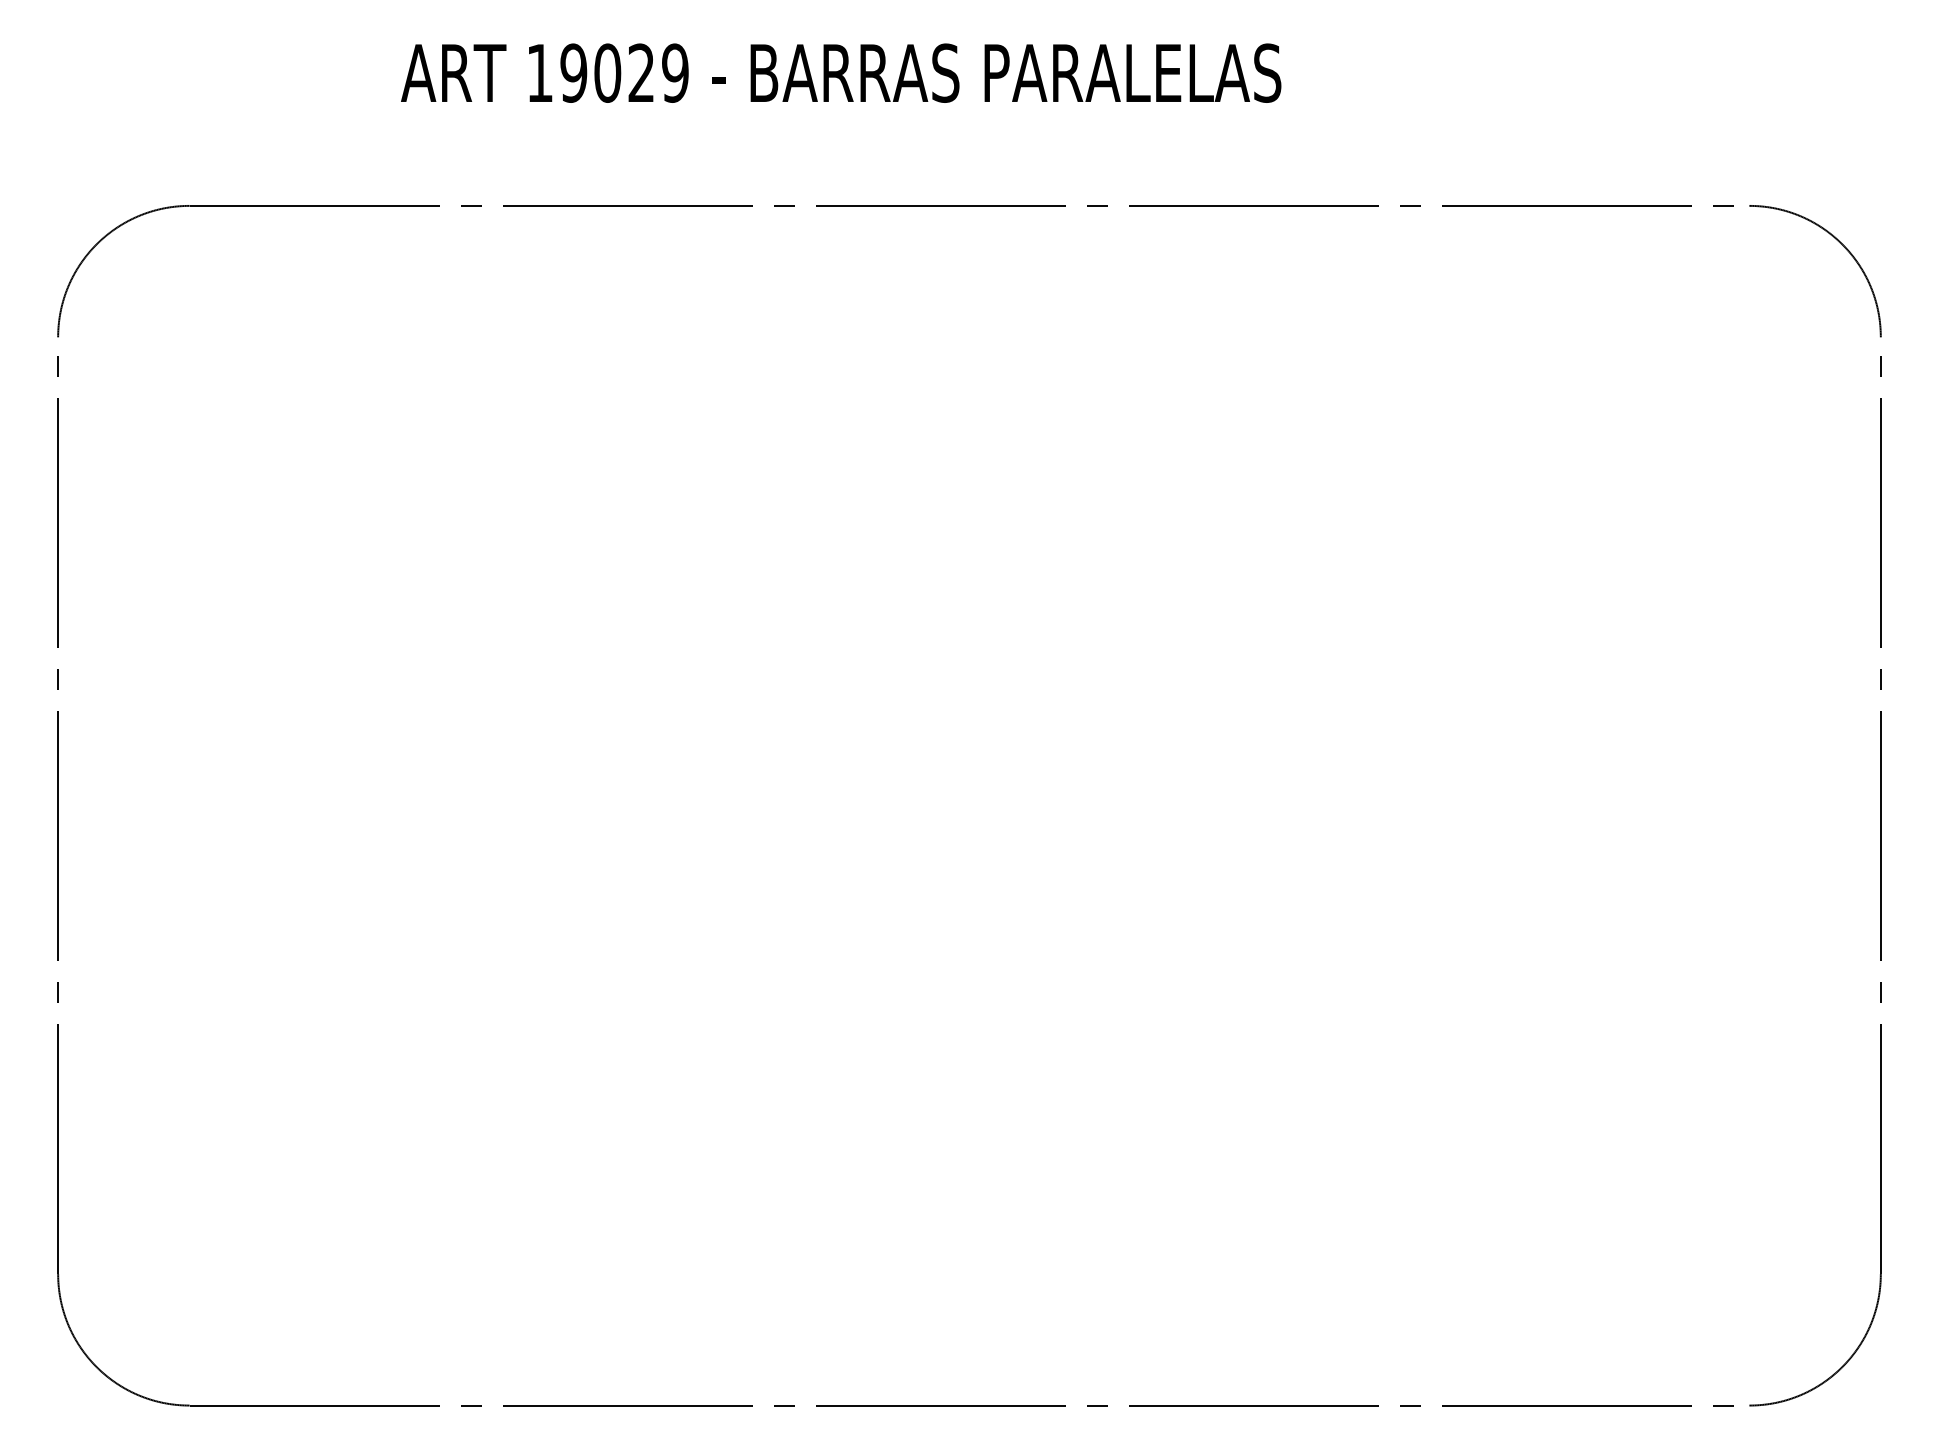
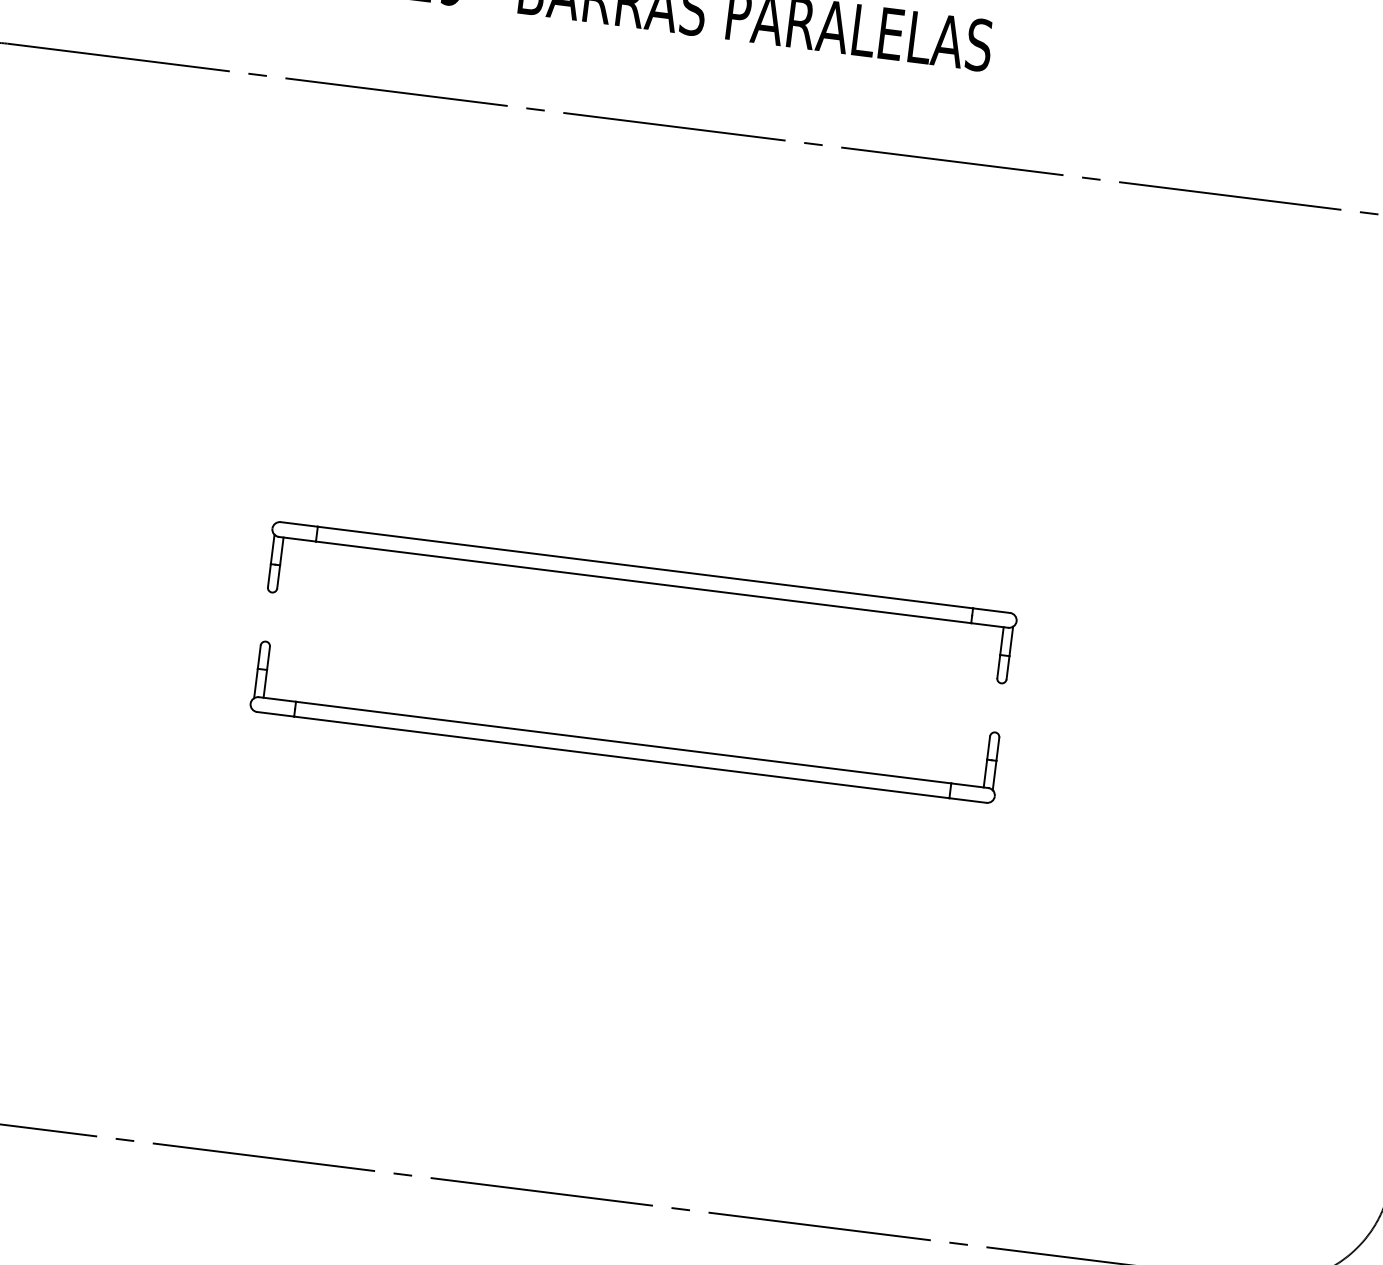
part: (969, 715) -> (643, 582), added
part: (969, 895) -> (623, 742), added

